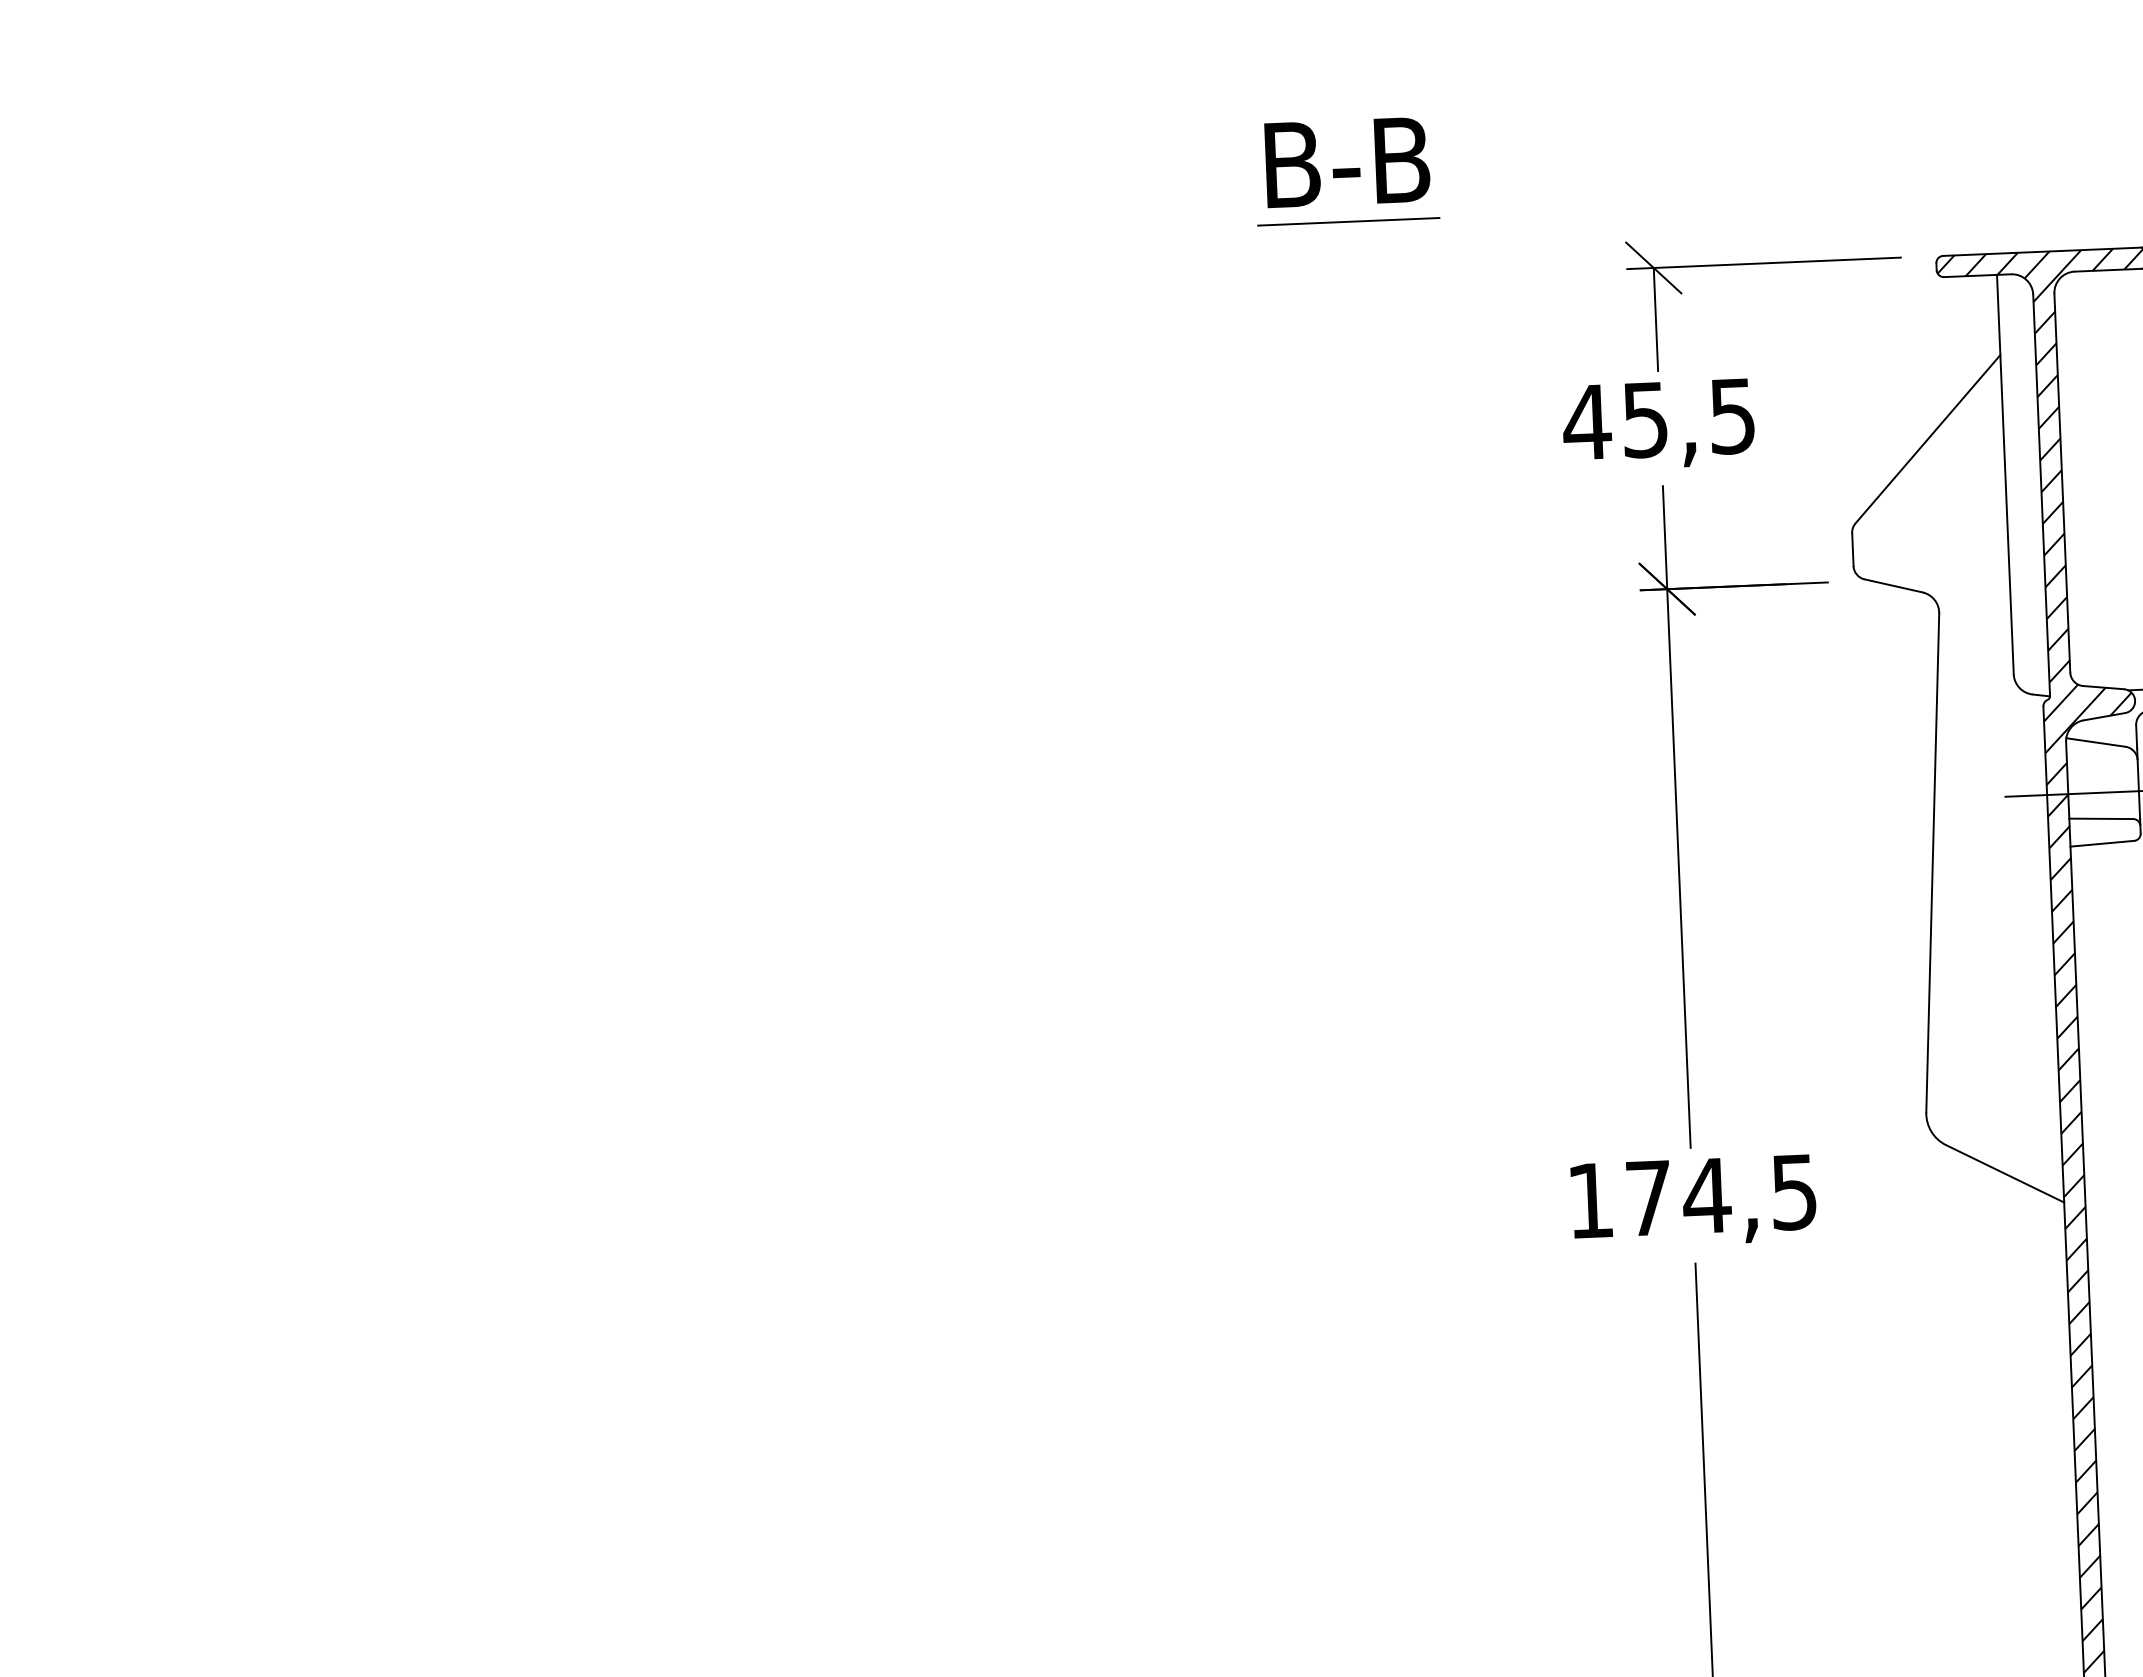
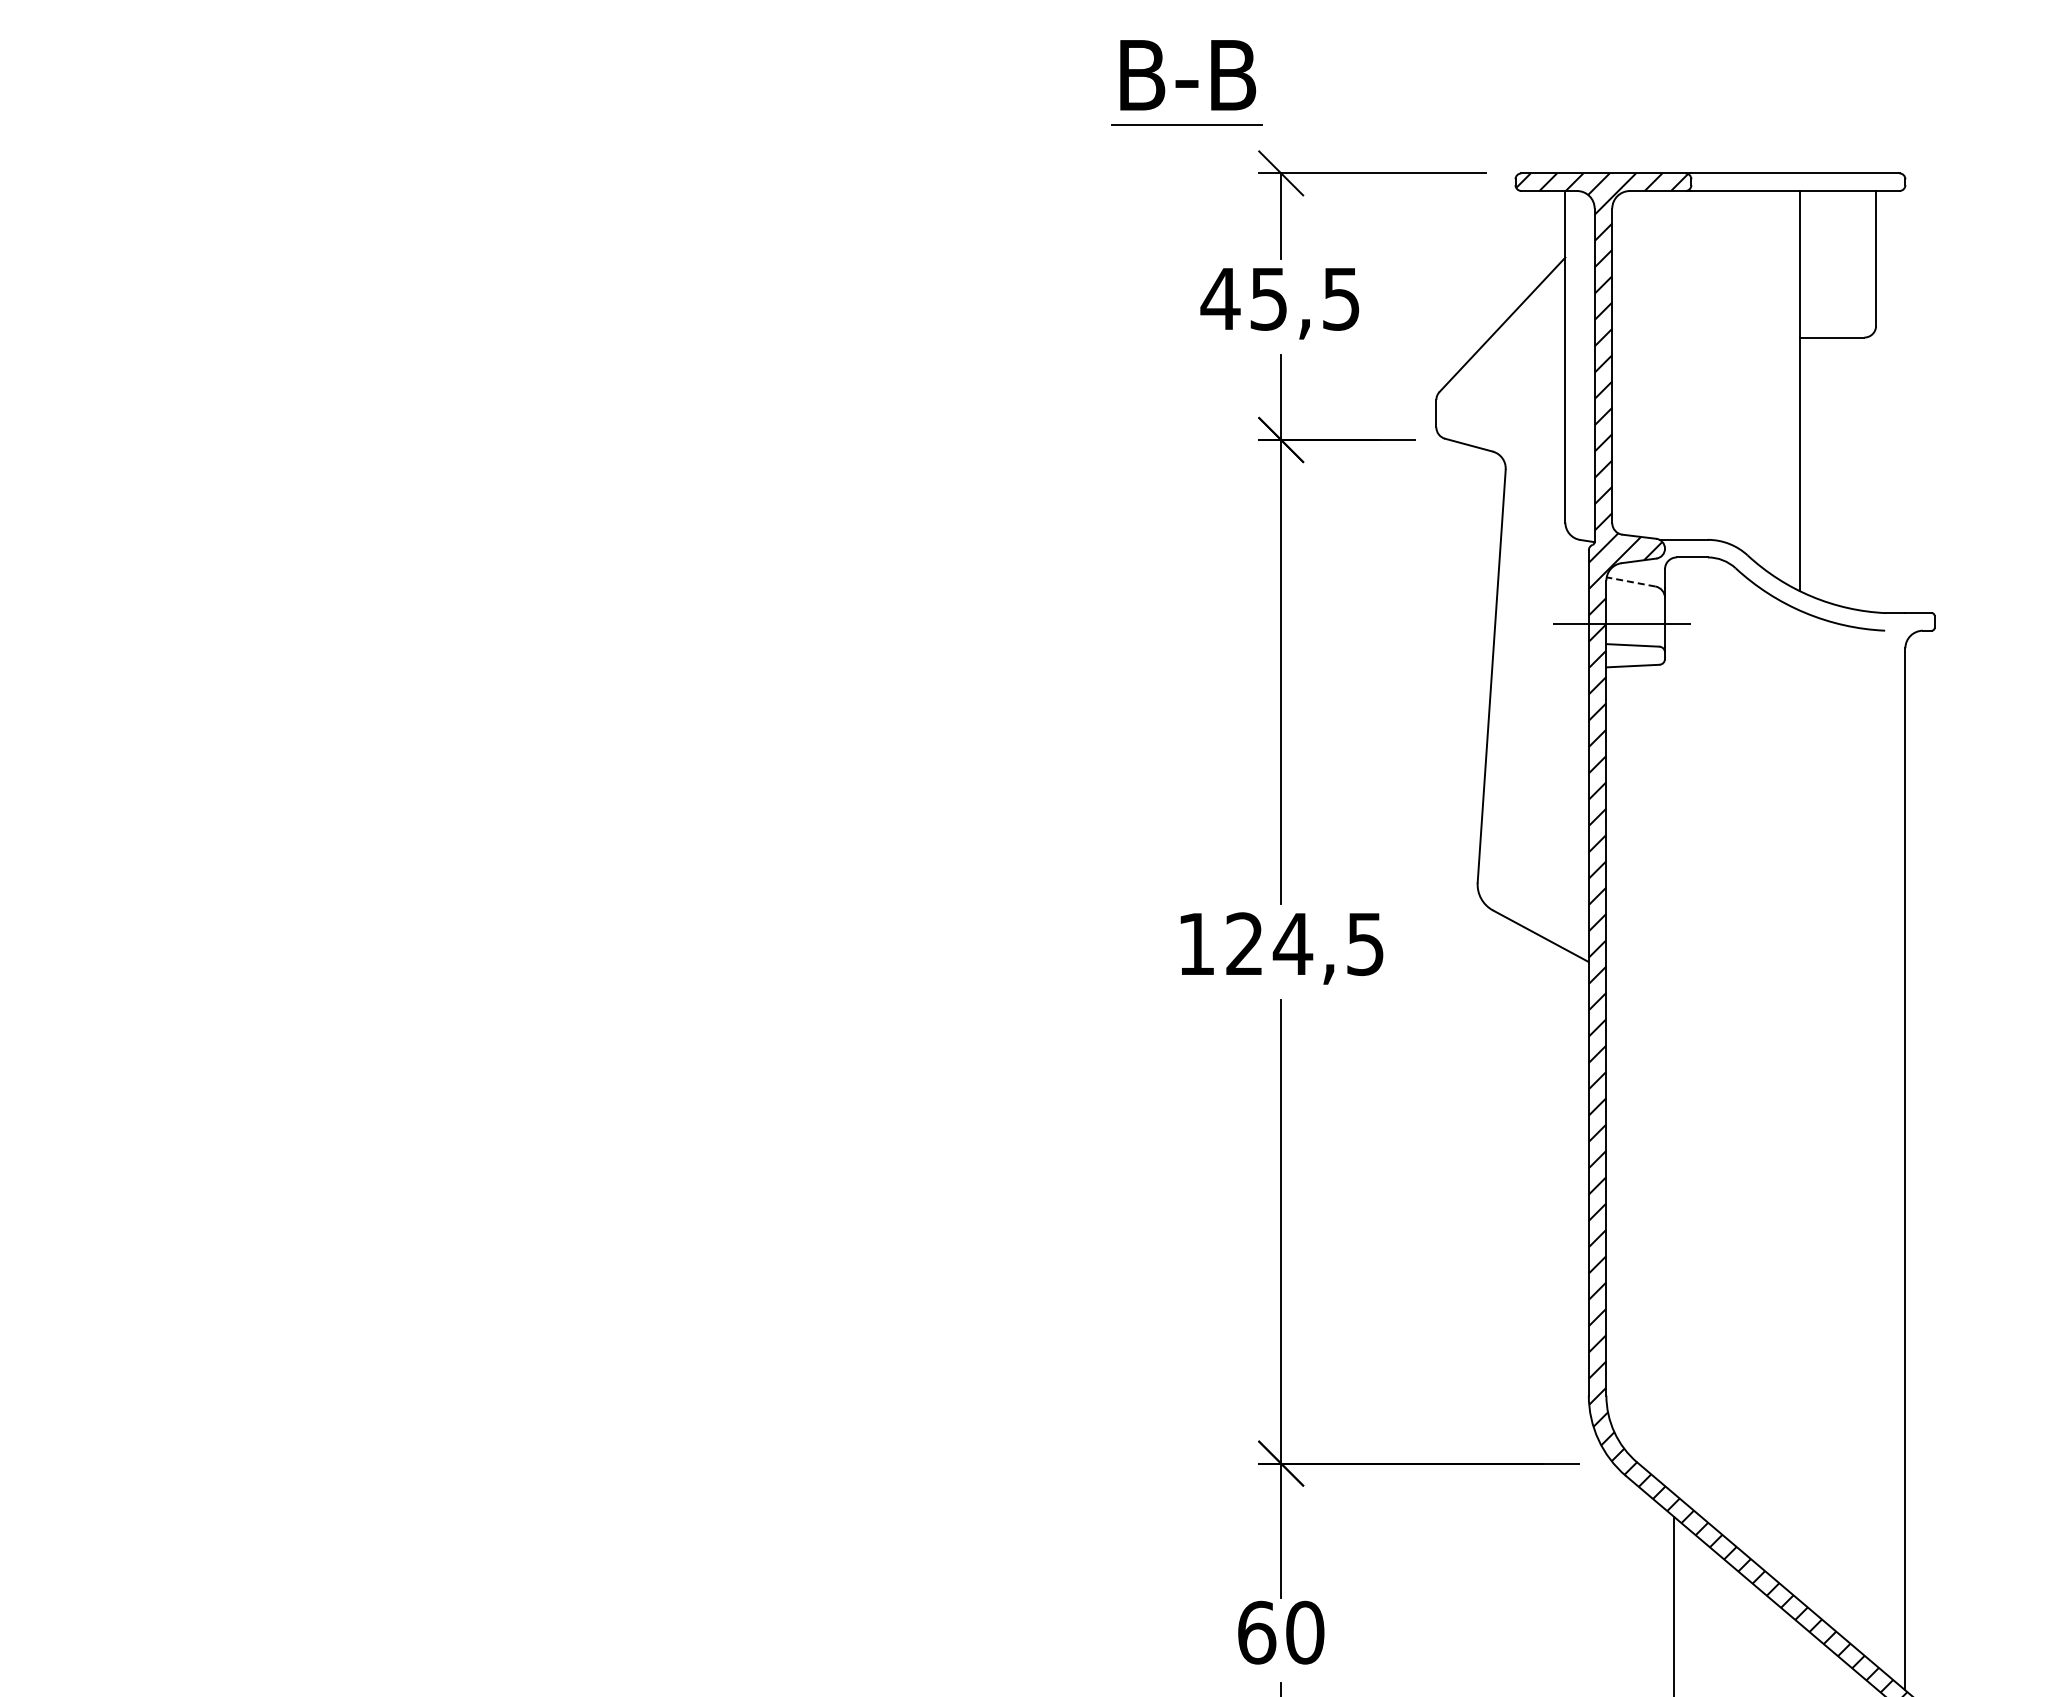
part: (1345, 171) -> (1186, 82), moved
line: (2096, 741) -> (1631, 581), solid -> dashed
text: (1648, 1197) -> (1244, 943), 174,5 -> 124,5

